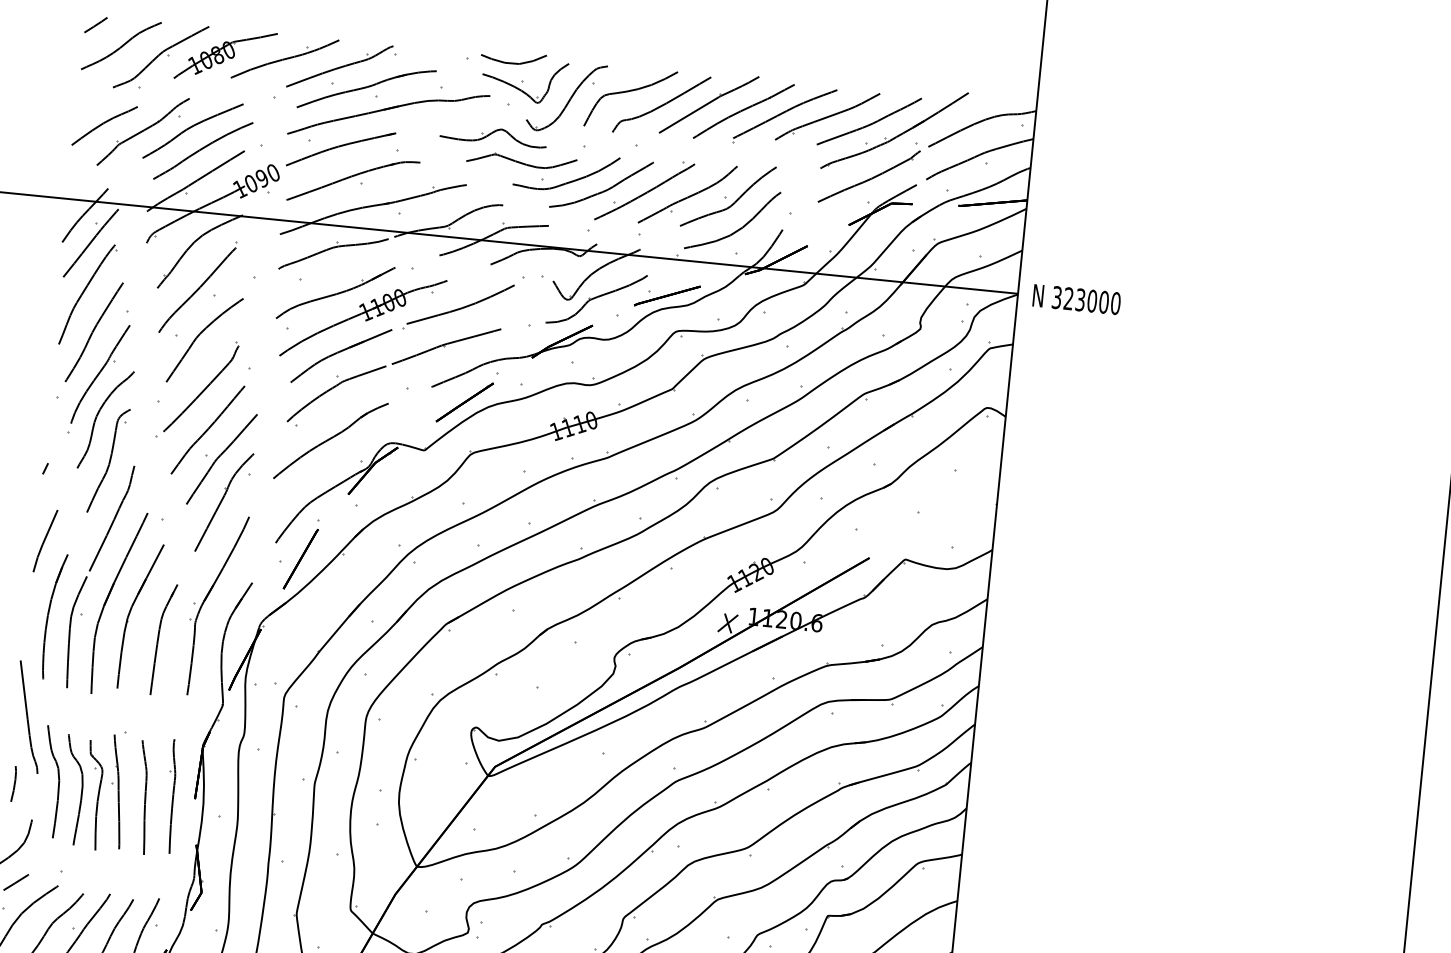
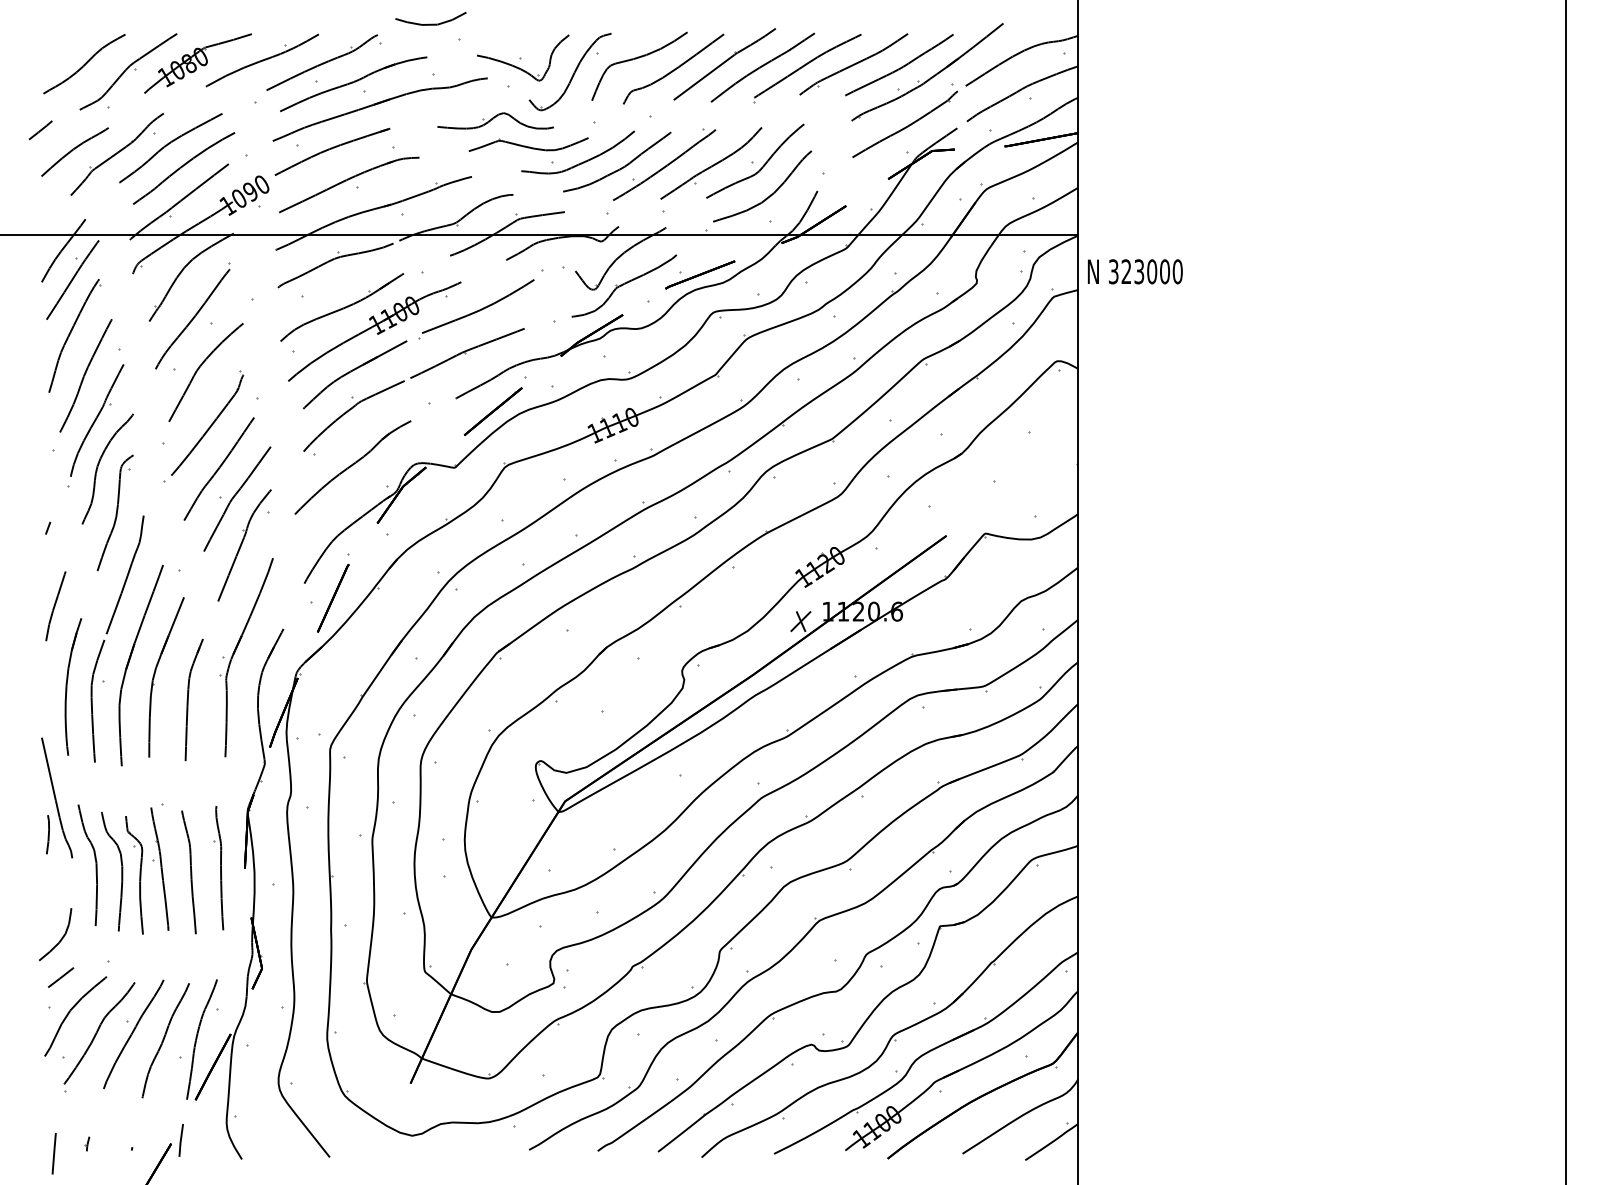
line: (95, 25) -> (40, 130), moved
curve: (512, 62) -> (430, 23), moved
text: (1077, 299) -> (1135, 271), moved
line: (14, 783) -> (48, 834), moved

